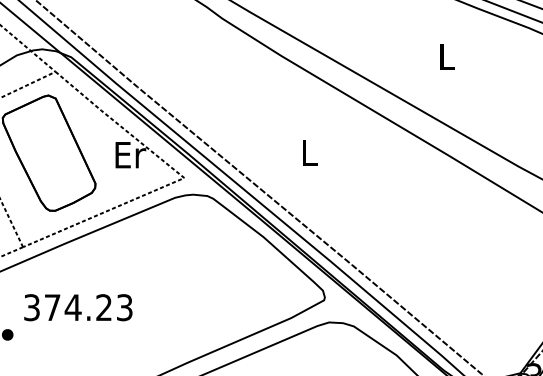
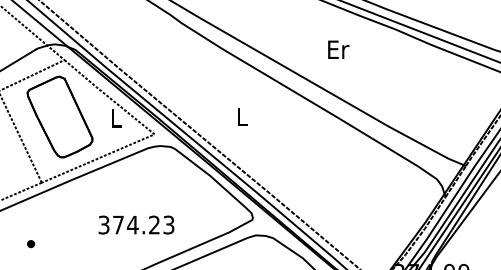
text: (447, 56) -> (338, 49), L -> Er
text: (129, 155) -> (116, 118), Er -> L
text: (78, 306) -> (136, 224), moved

